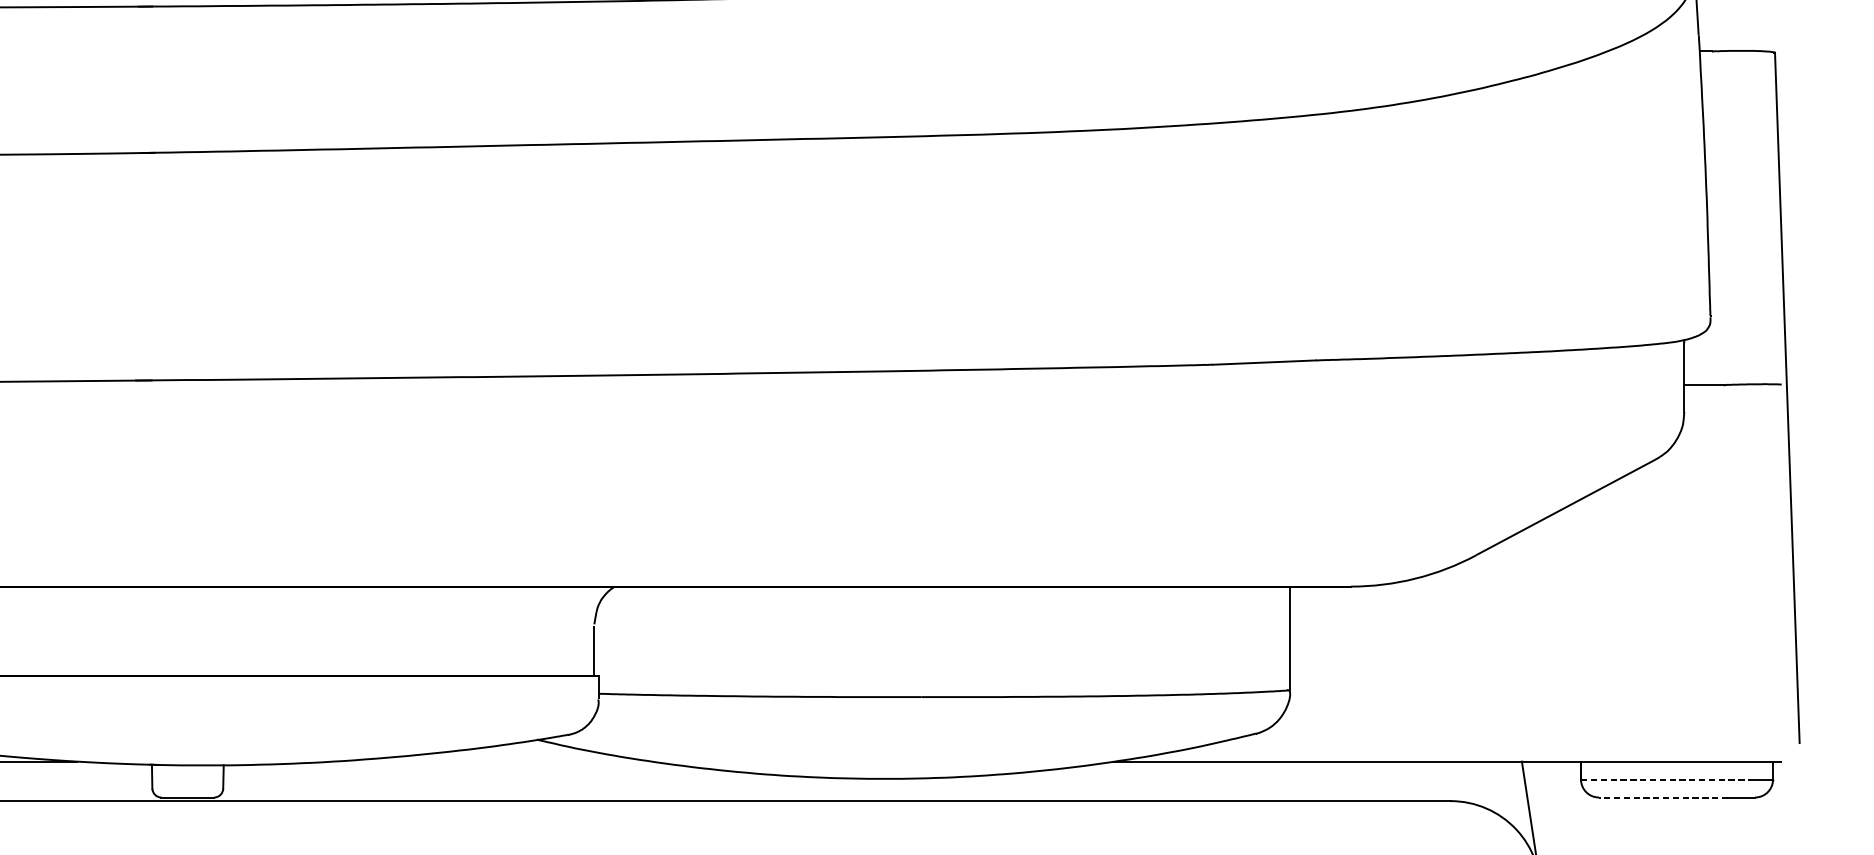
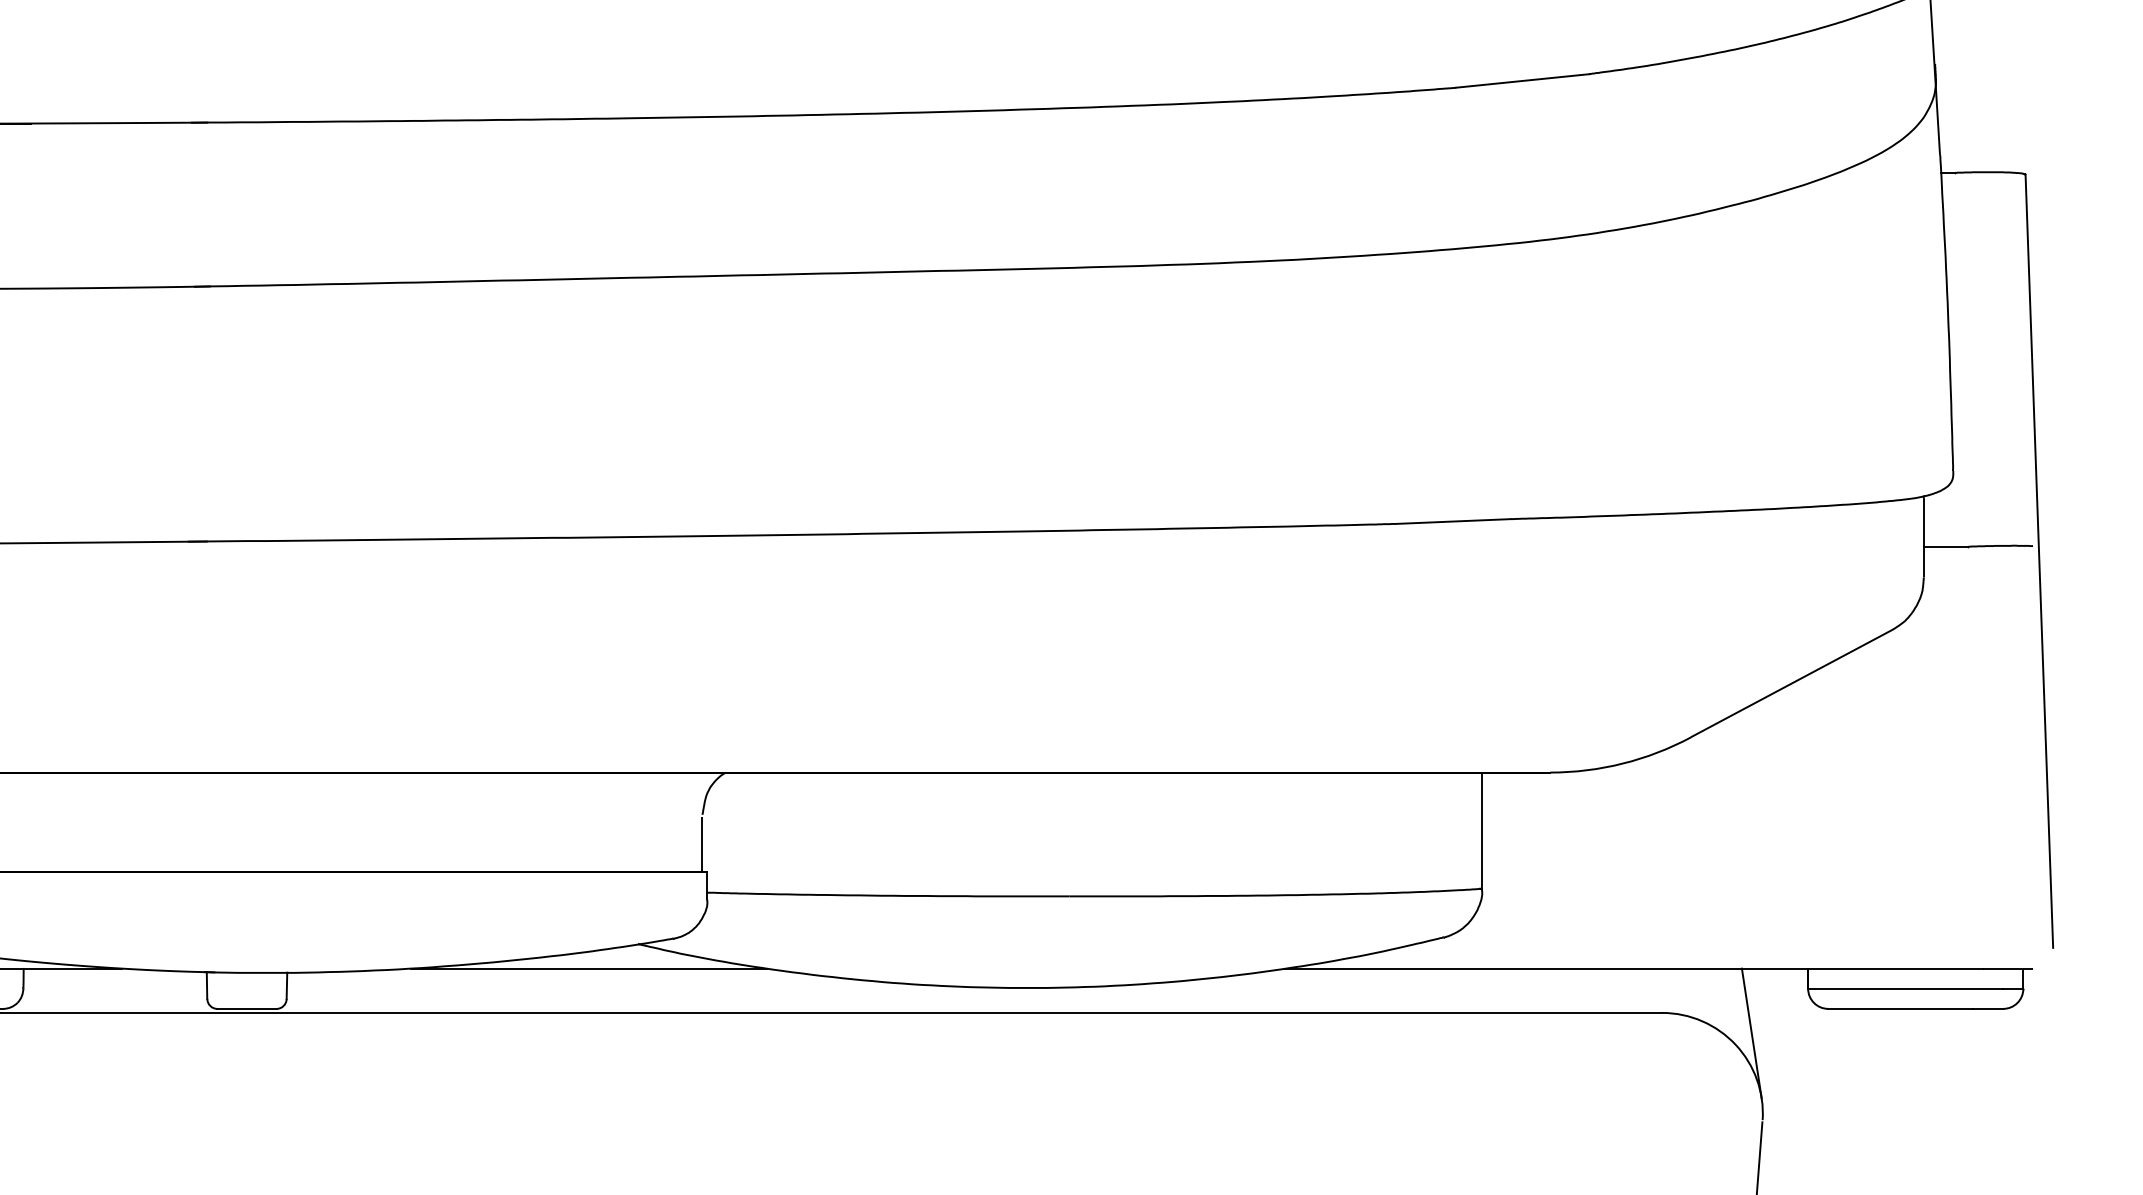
line: (492, 761) -> (588, 968), added
line: (1668, 779) -> (1906, 988), dashed -> solid
line: (1663, 797) -> (1900, 1008), dashed -> solid

